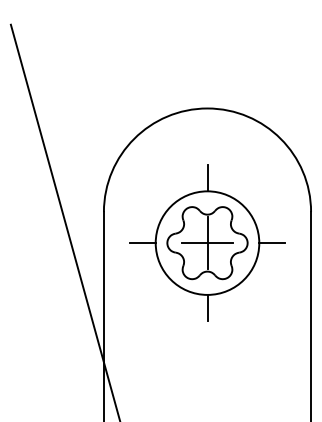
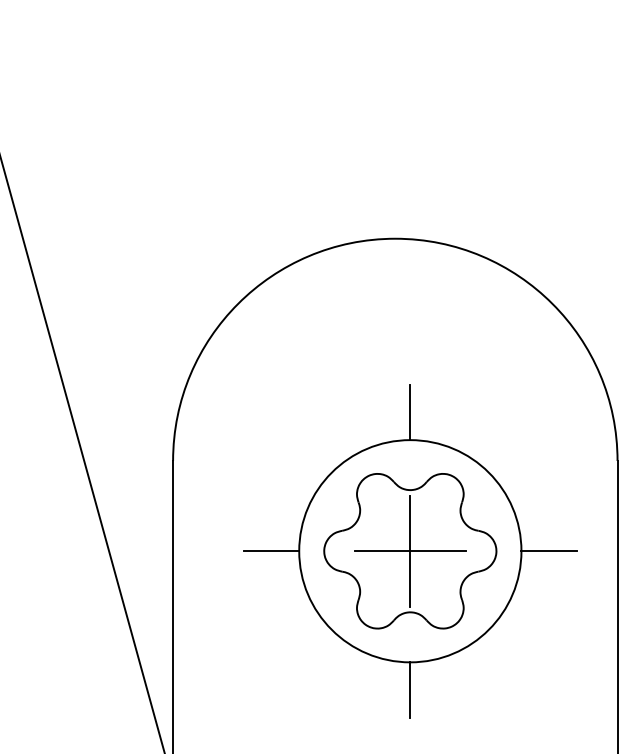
part: (207, 242) -> (410, 549), moved

